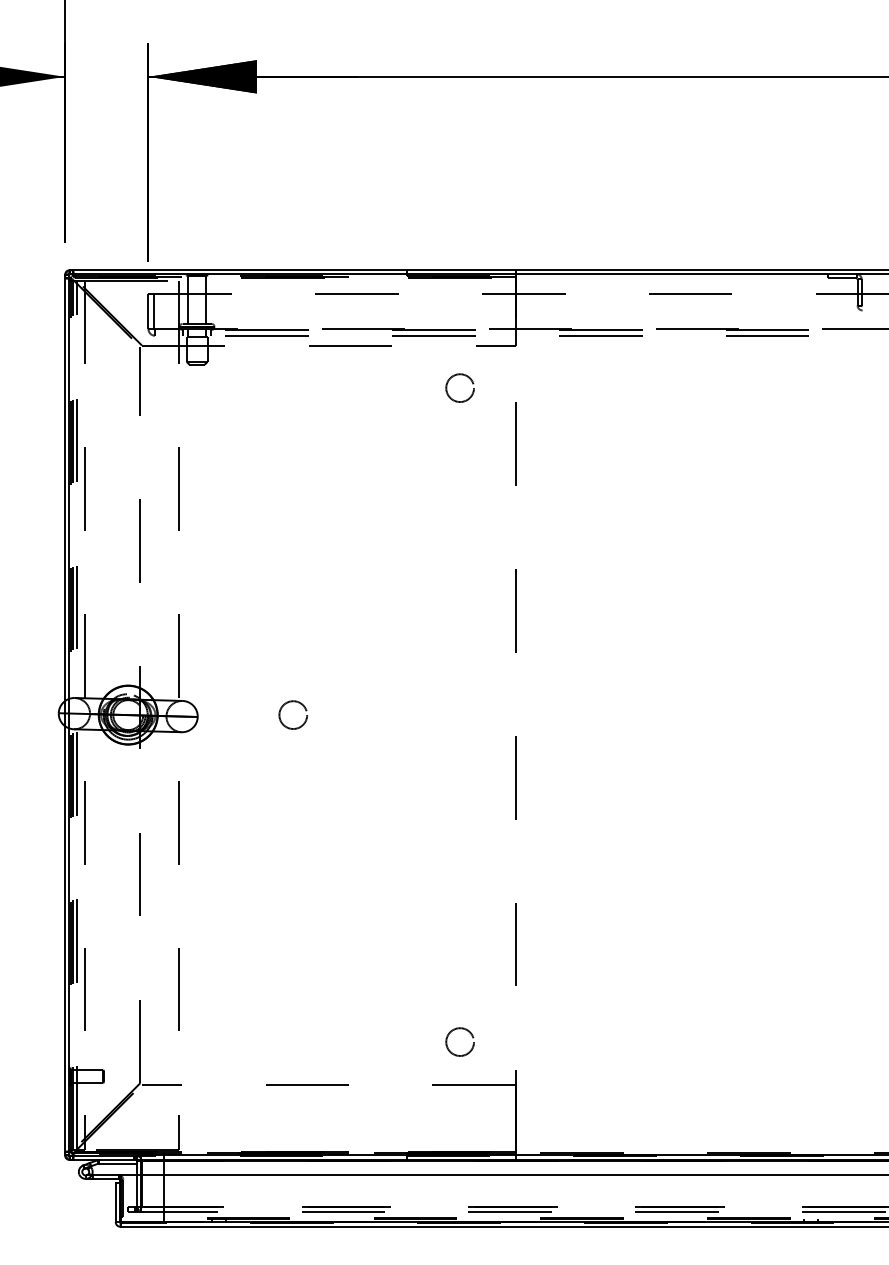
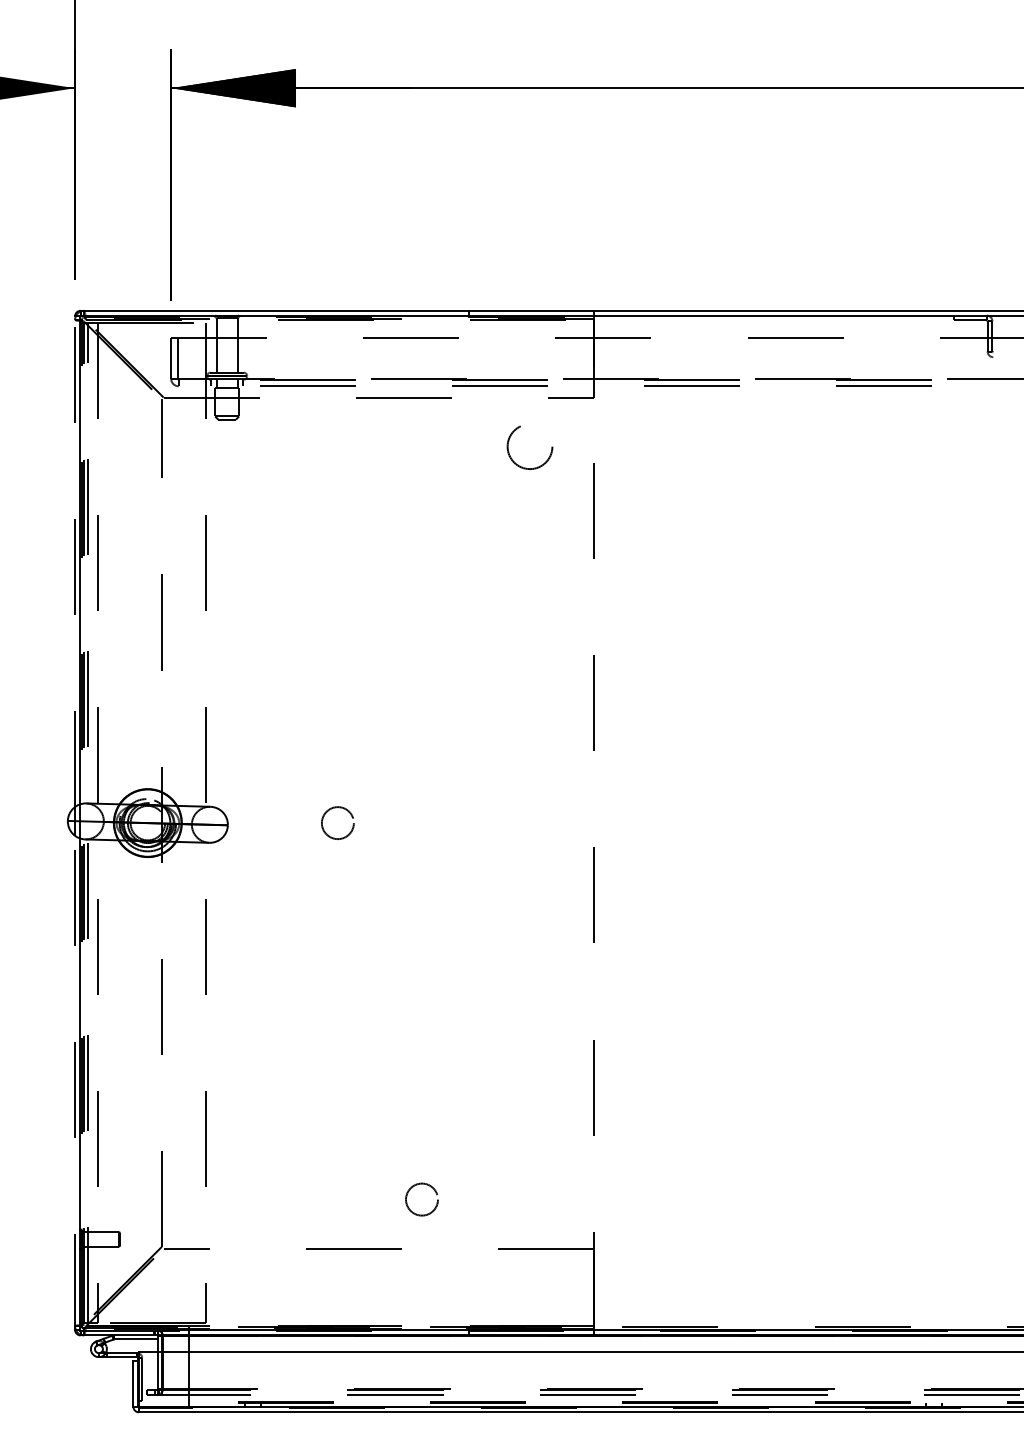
circle: (459, 388) -> (529, 446), size x1.4
line: (65, 487) -> (75, 561), solid -> dashed
line: (65, 940) -> (75, 1082), solid -> dashed
circle: (459, 1041) -> (421, 1199), moved

